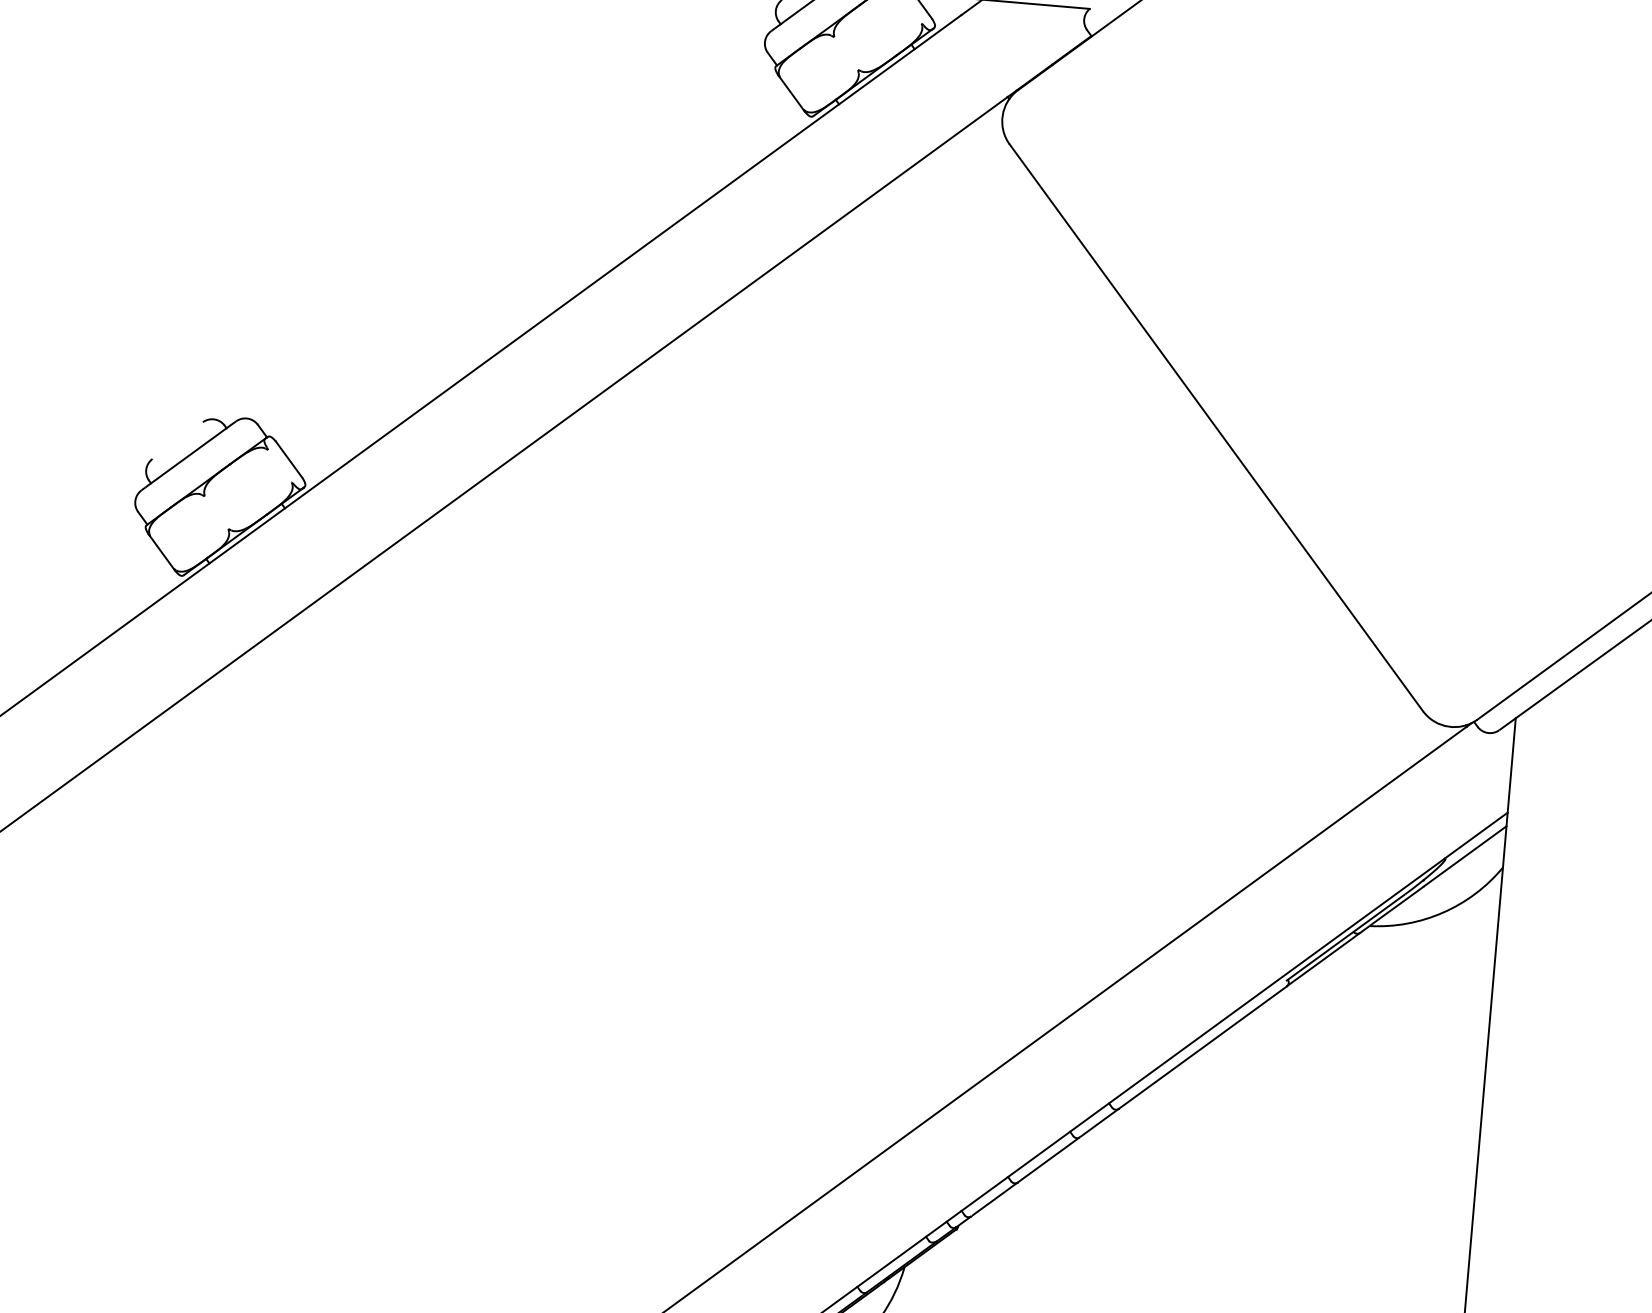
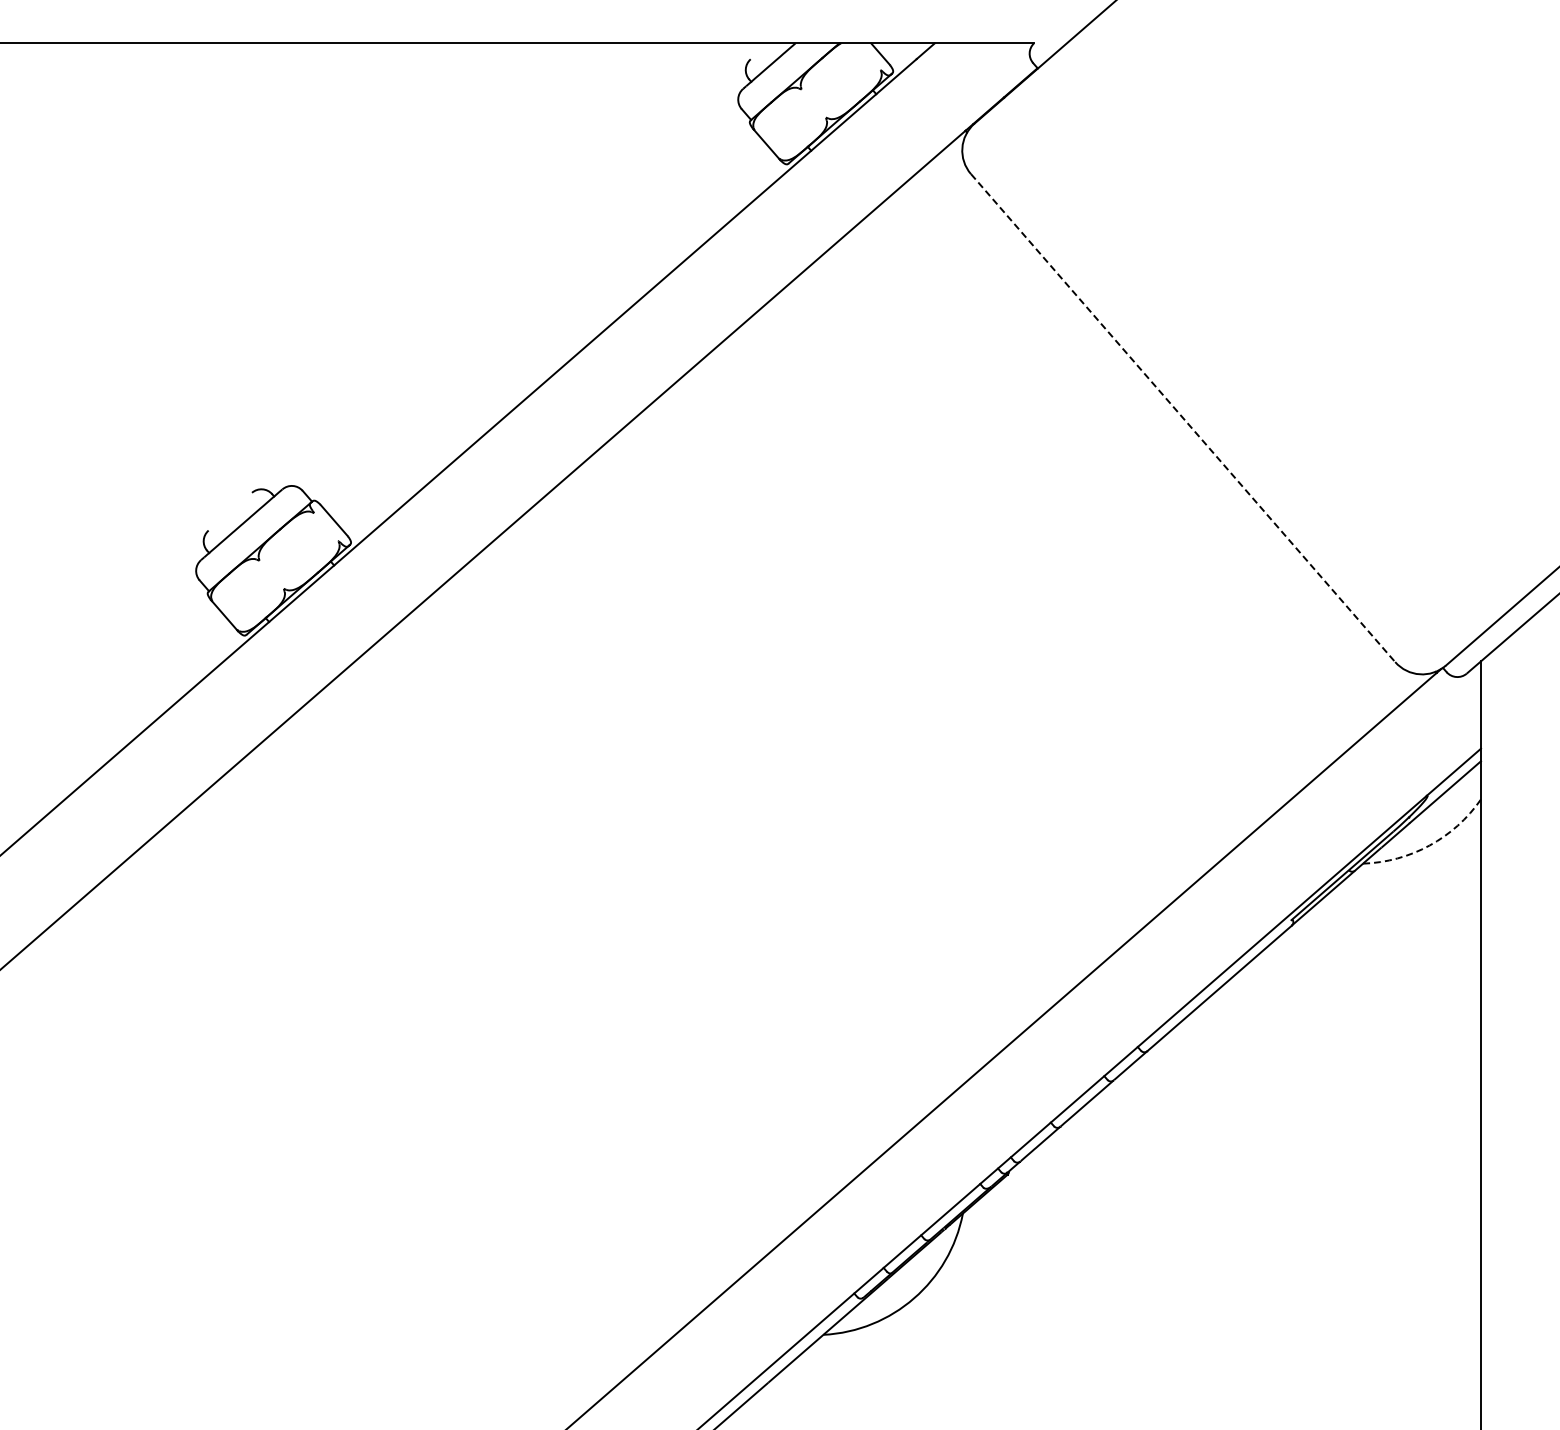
line: (1216, 428) -> (1183, 418), solid -> dashed
arc: (1443, 912) -> (1429, 845), solid -> dashed

